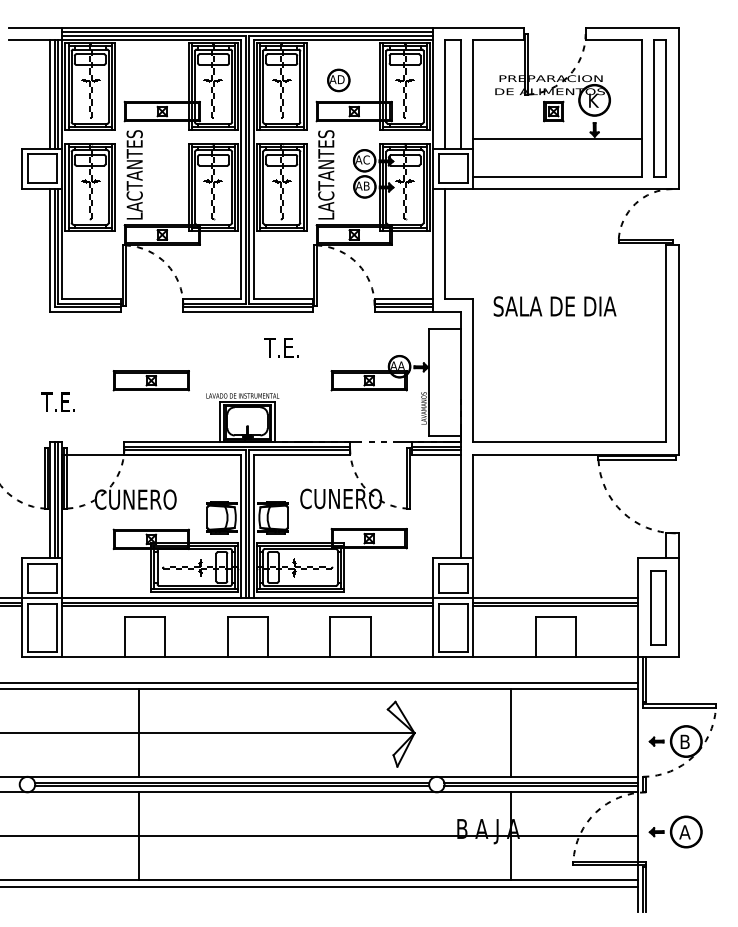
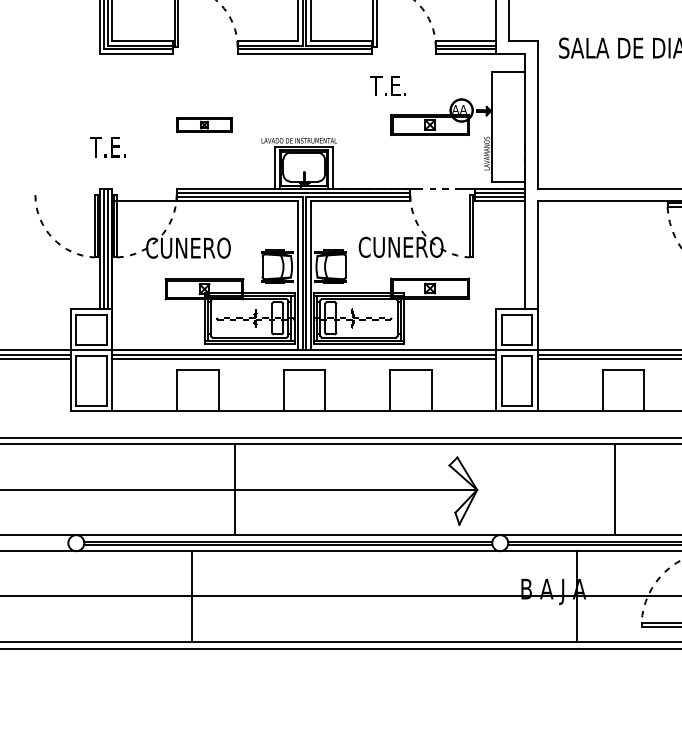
text: (281, 347) -> (388, 85), moved
part: (150, 380) -> (203, 124), size x0.7
line: (139, 732) -> (235, 489), moved
line: (511, 732) -> (614, 489), moved

